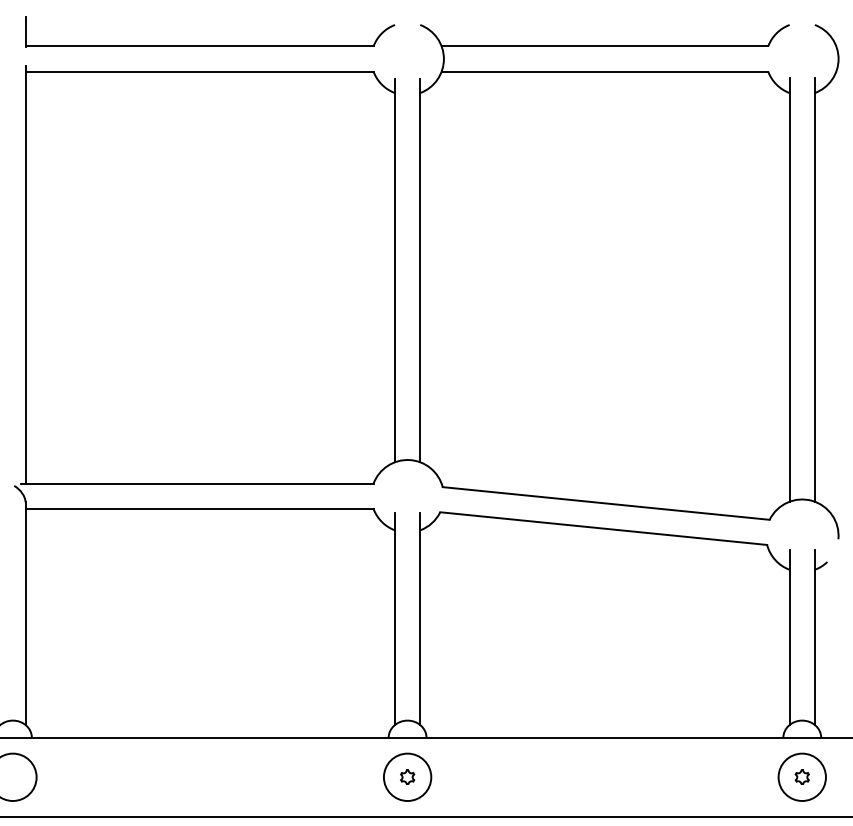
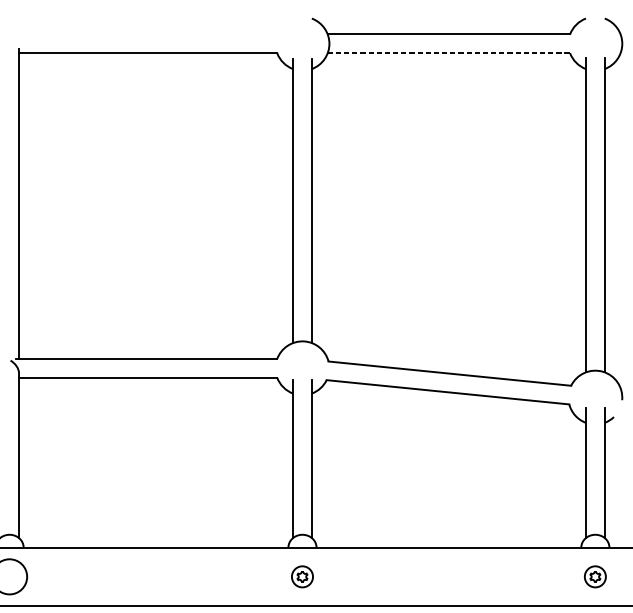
part: (210, 45) -> (156, 33), removed
line: (605, 71) -> (449, 53), solid -> dashed
circle: (407, 777) -> (302, 576), size x0.6
circle: (801, 777) -> (594, 576), size x0.6

